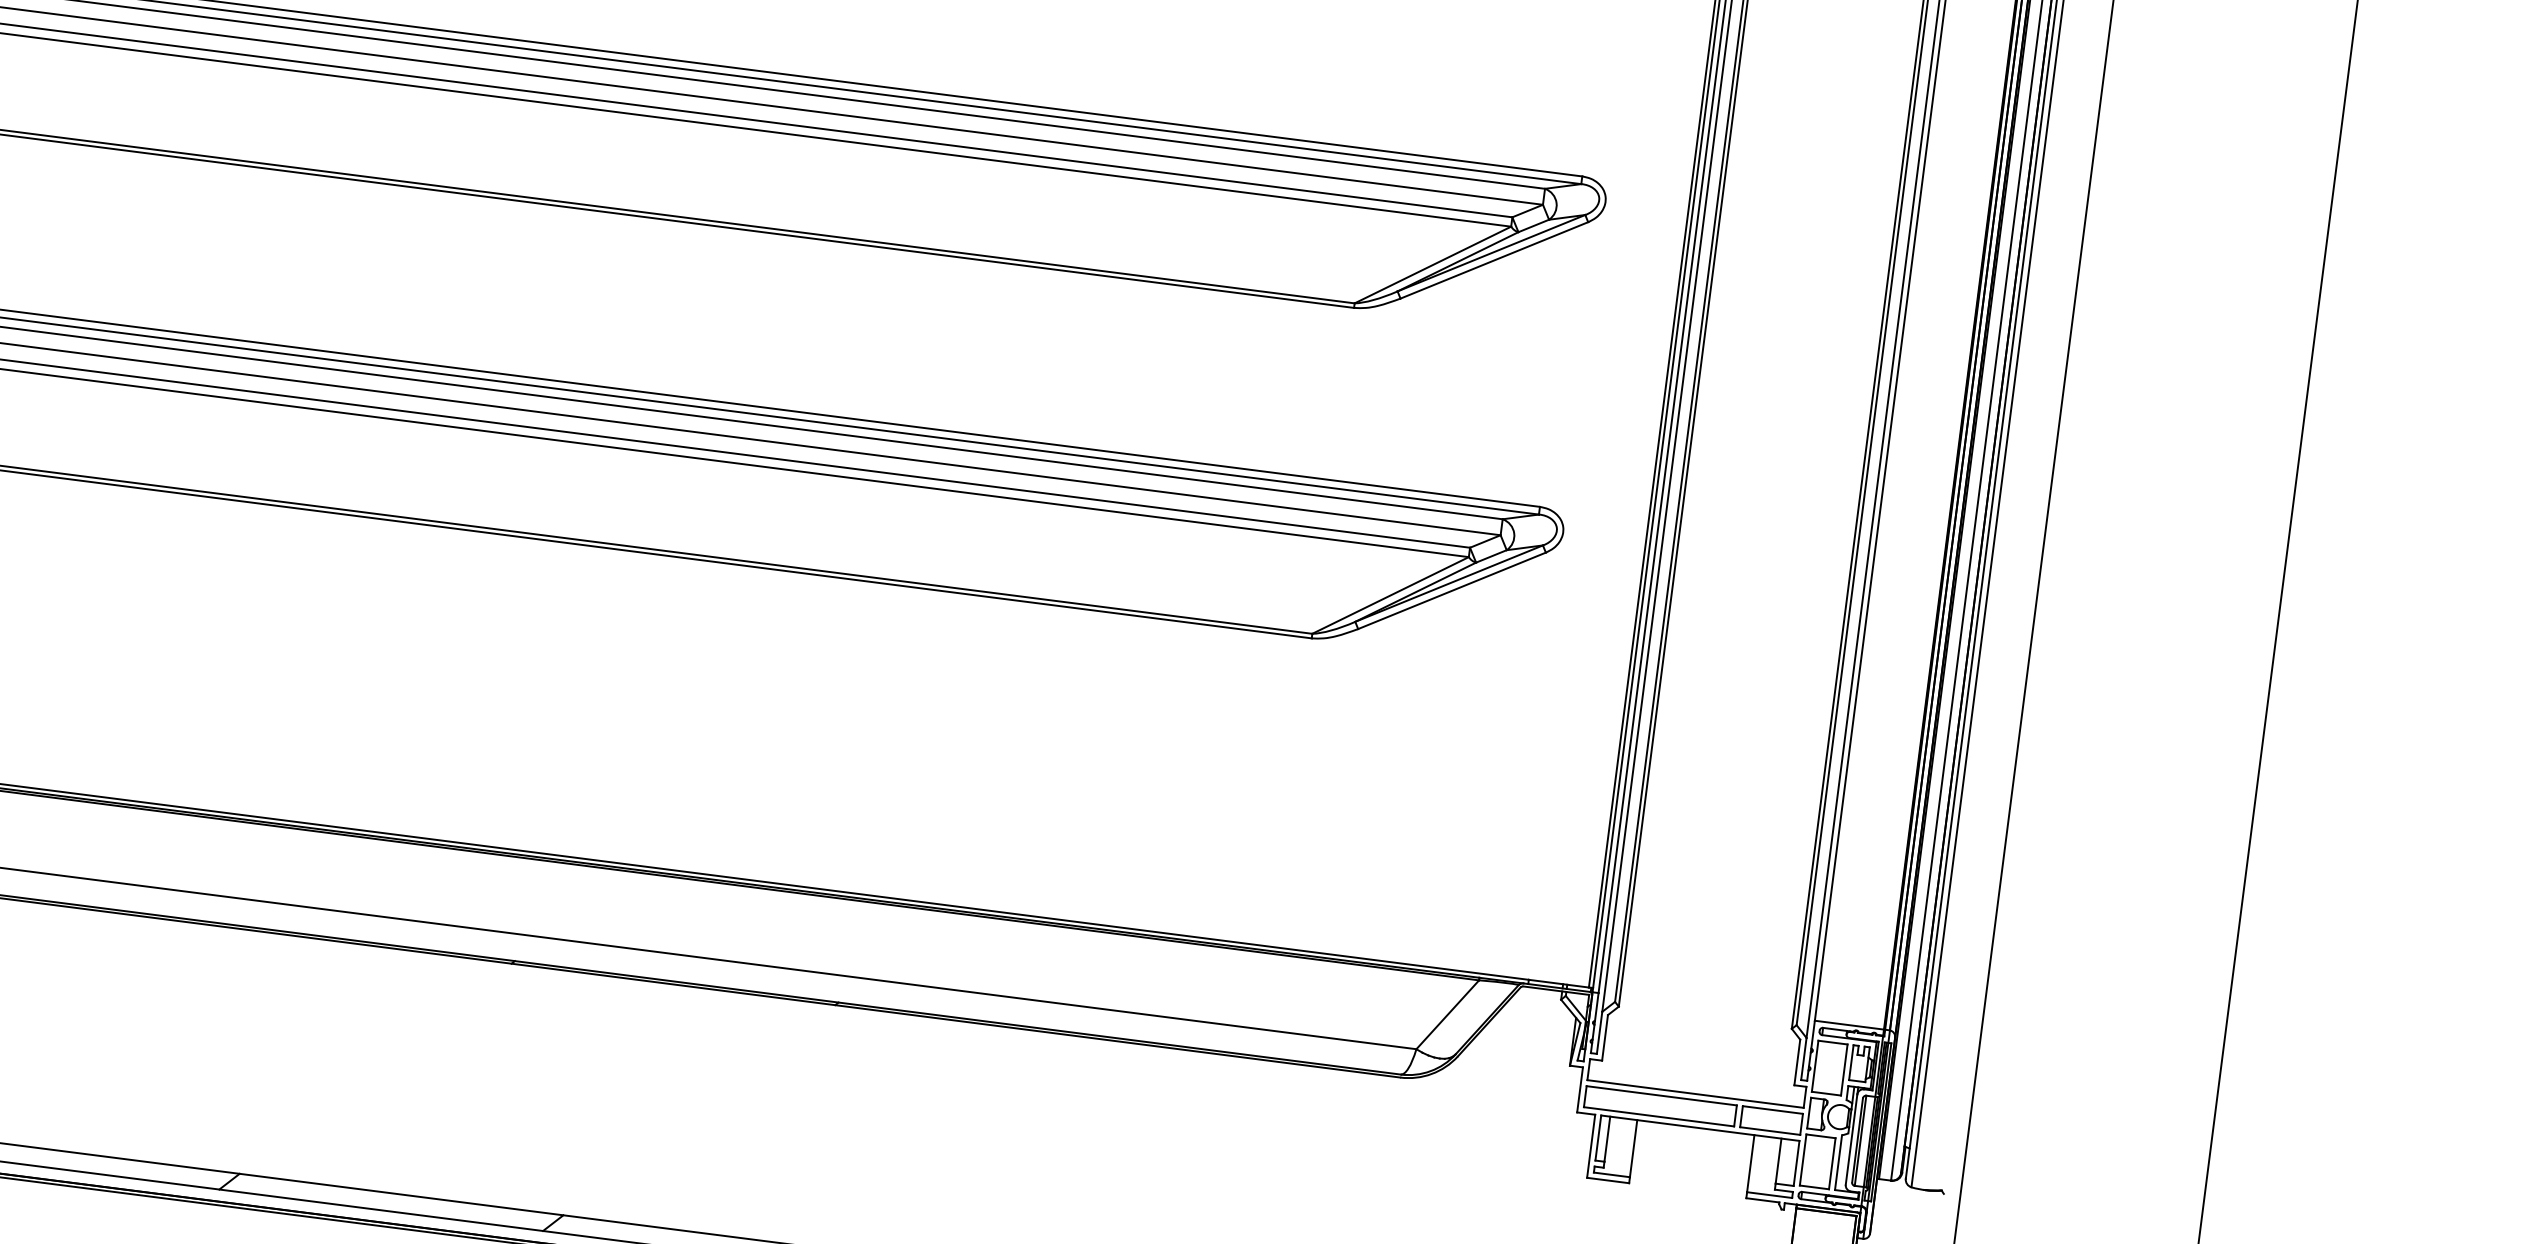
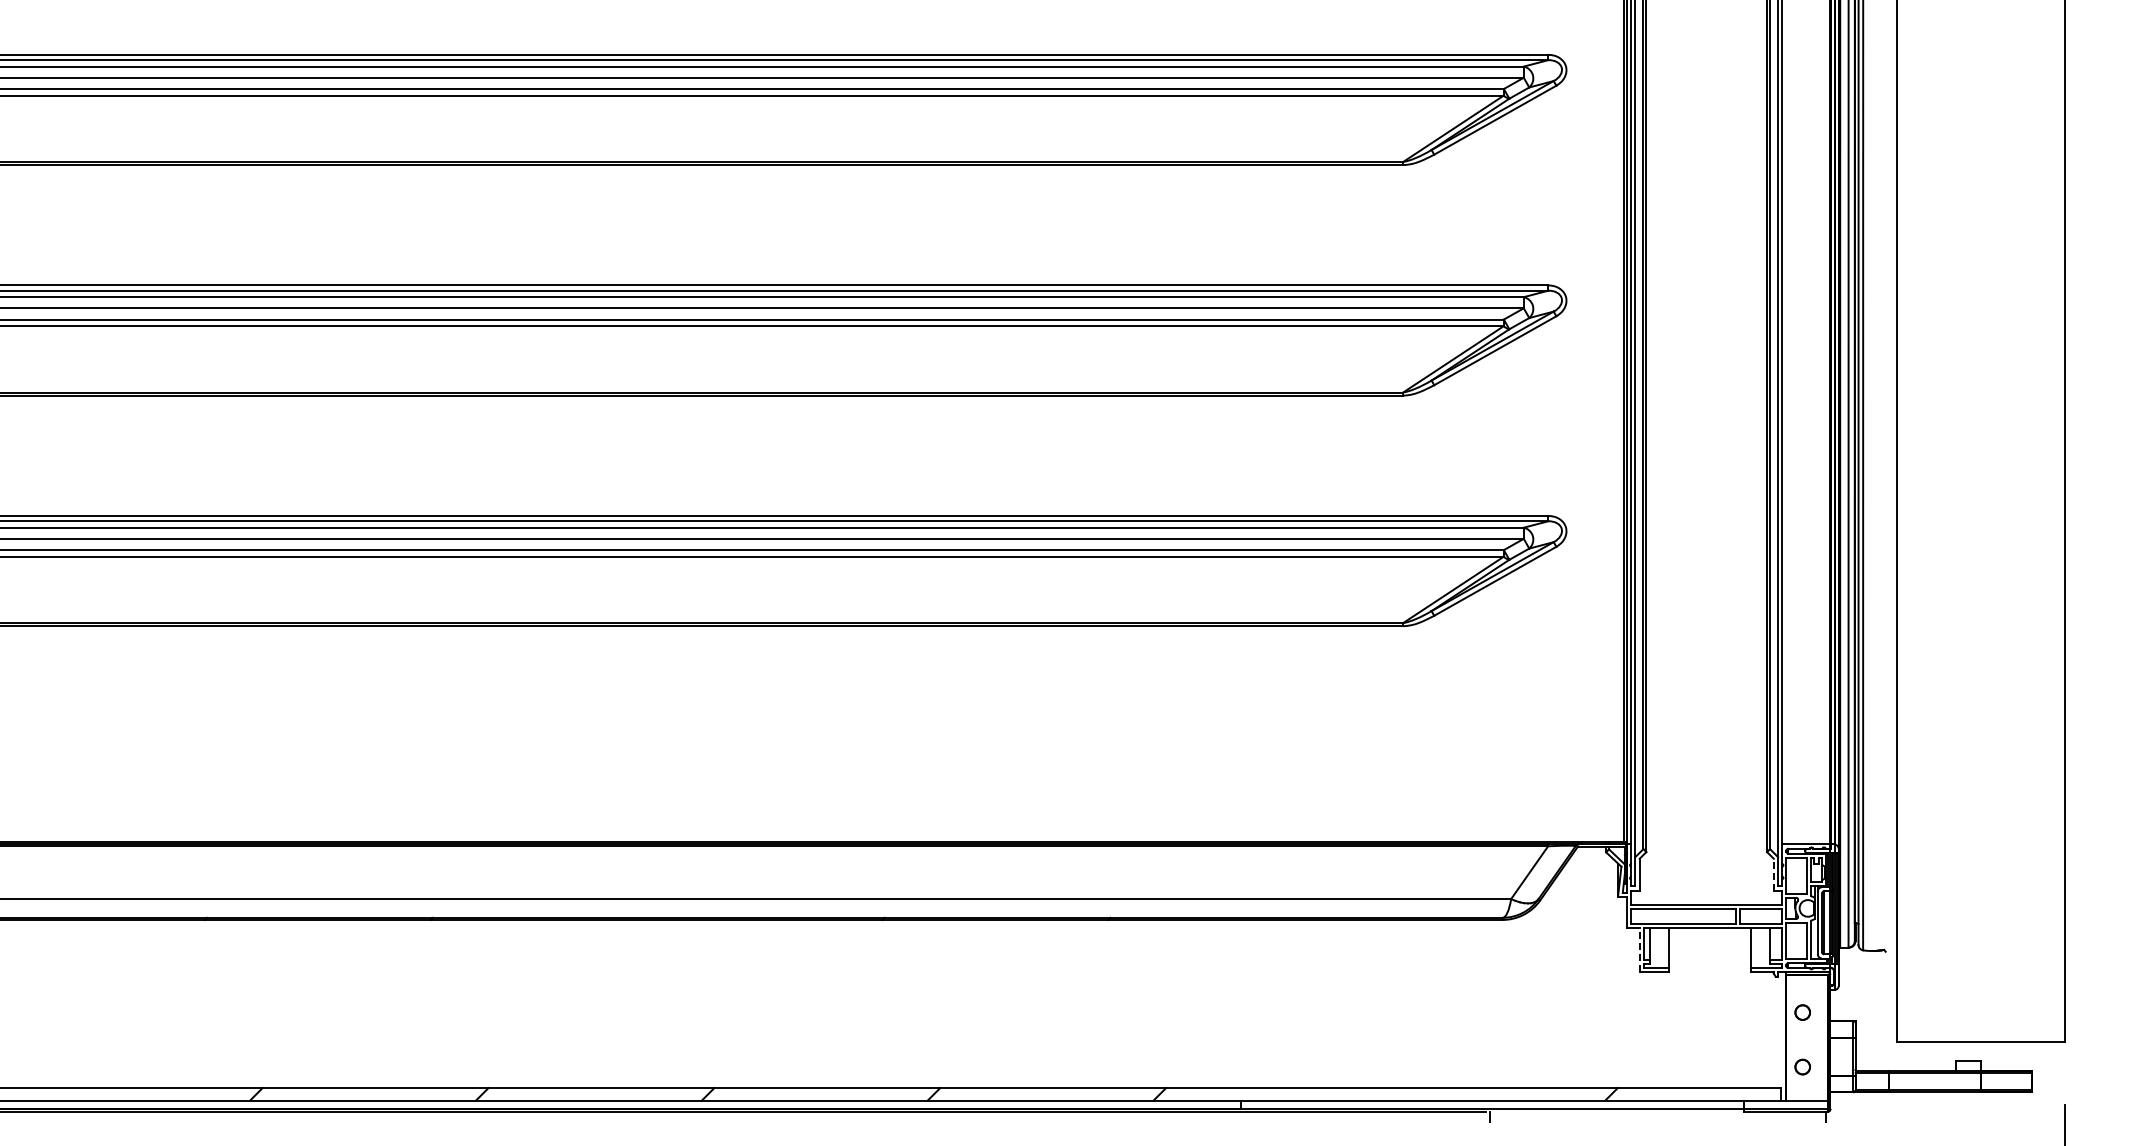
line: (1796, 1062) -> (1773, 874), solid -> dashed
line: (1591, 1145) -> (1639, 949), solid -> dashed

